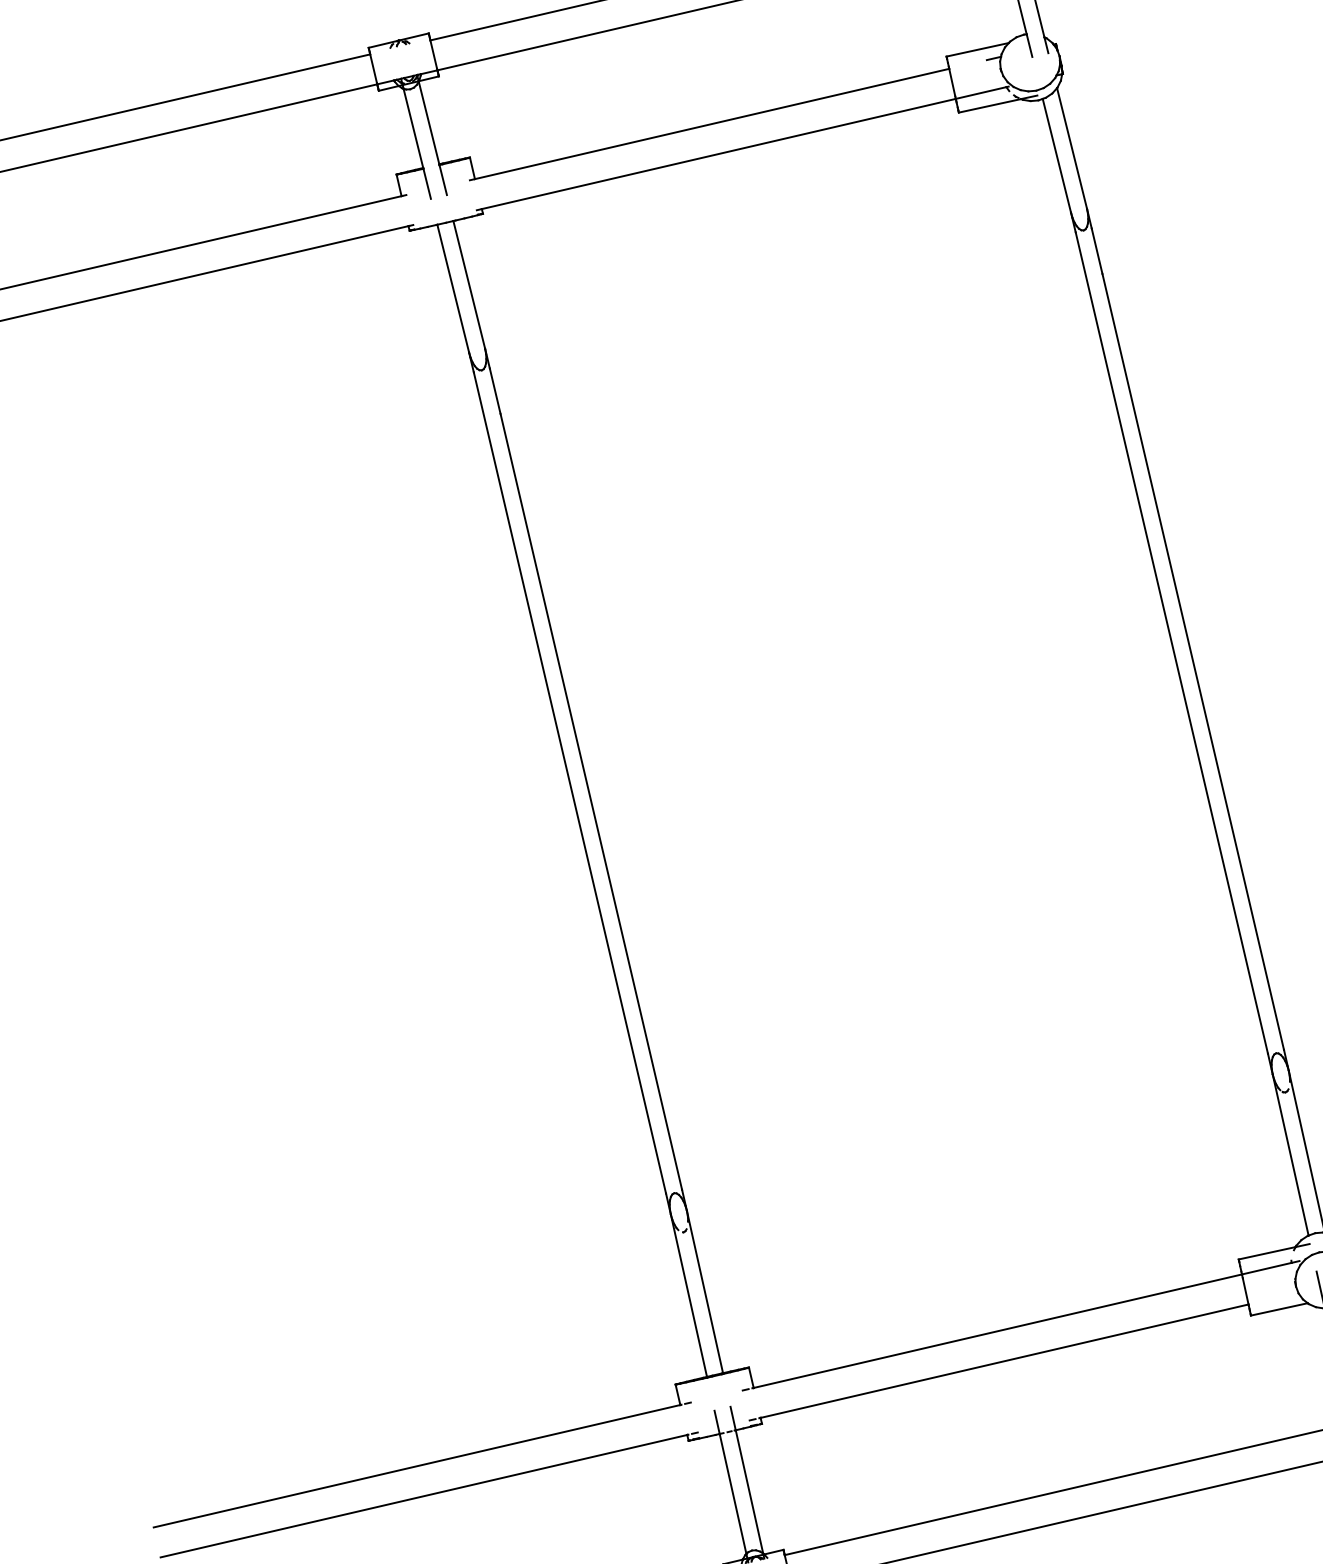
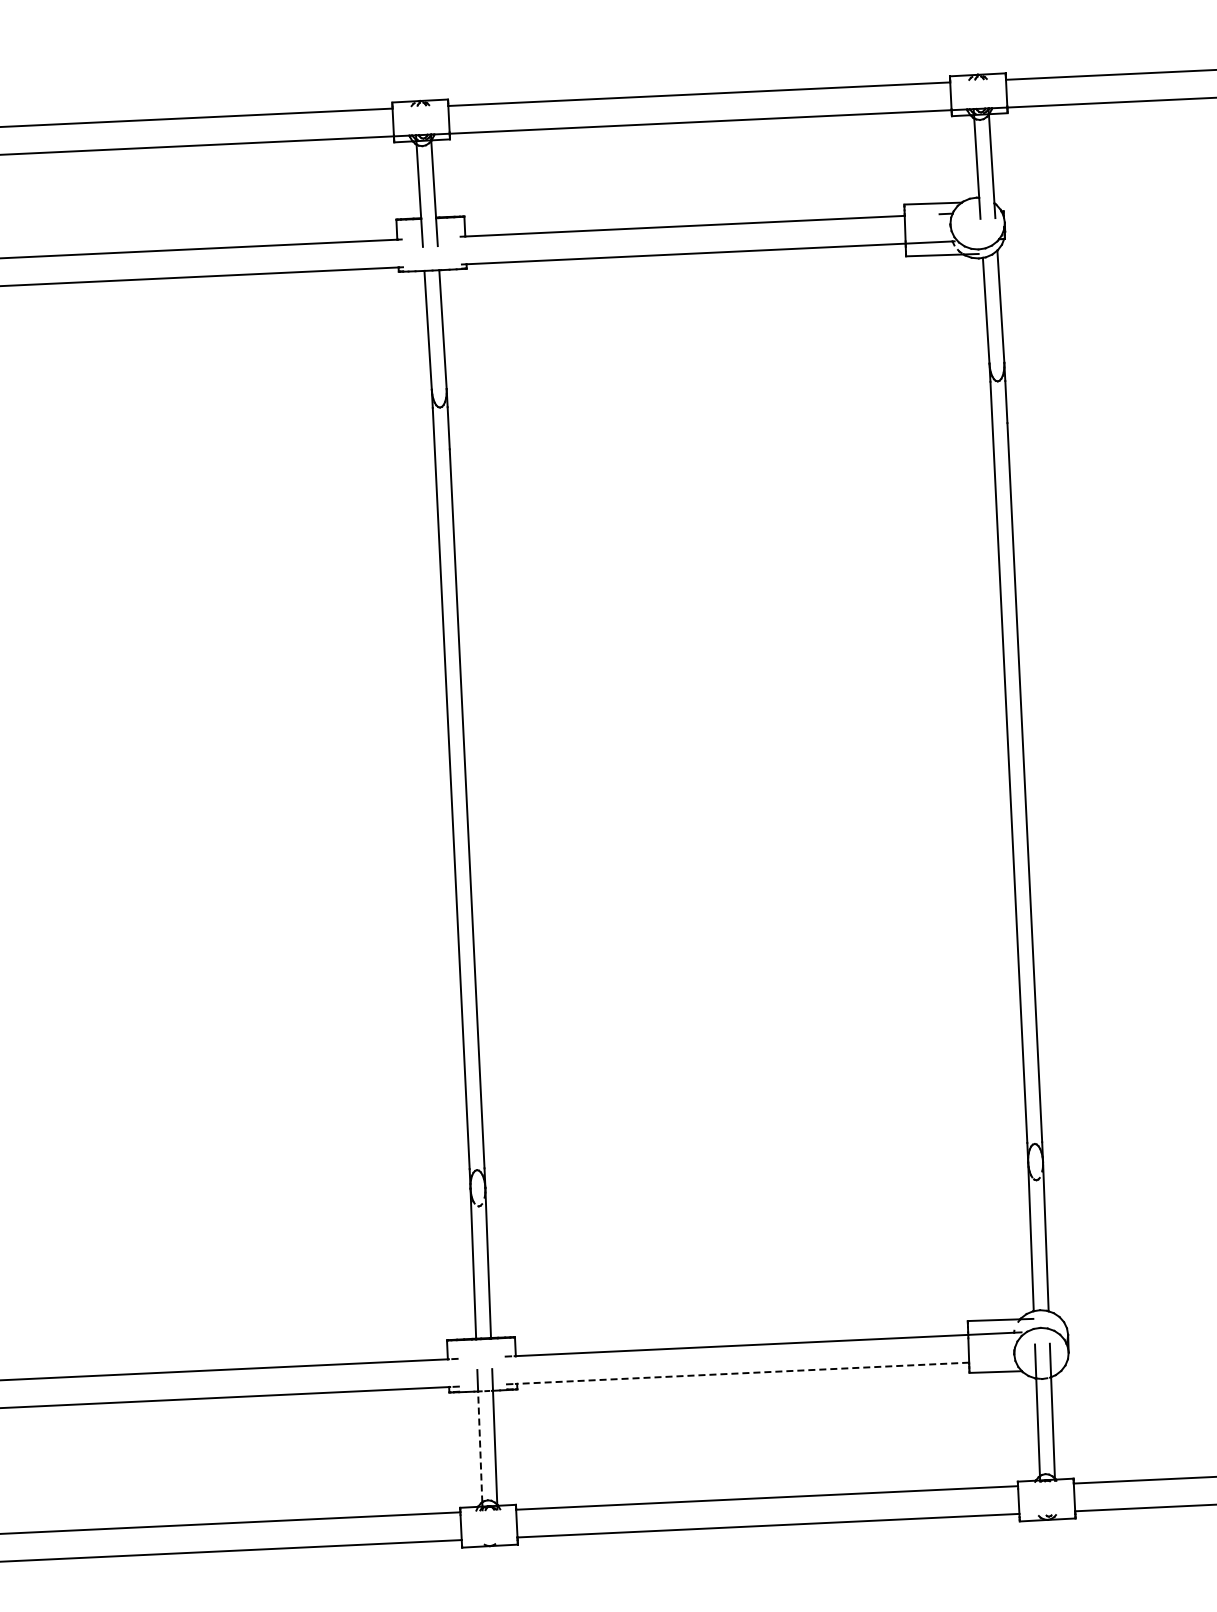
line: (1003, 1361) -> (742, 1373), solid -> dashed
line: (733, 1493) -> (480, 1446), solid -> dashed

